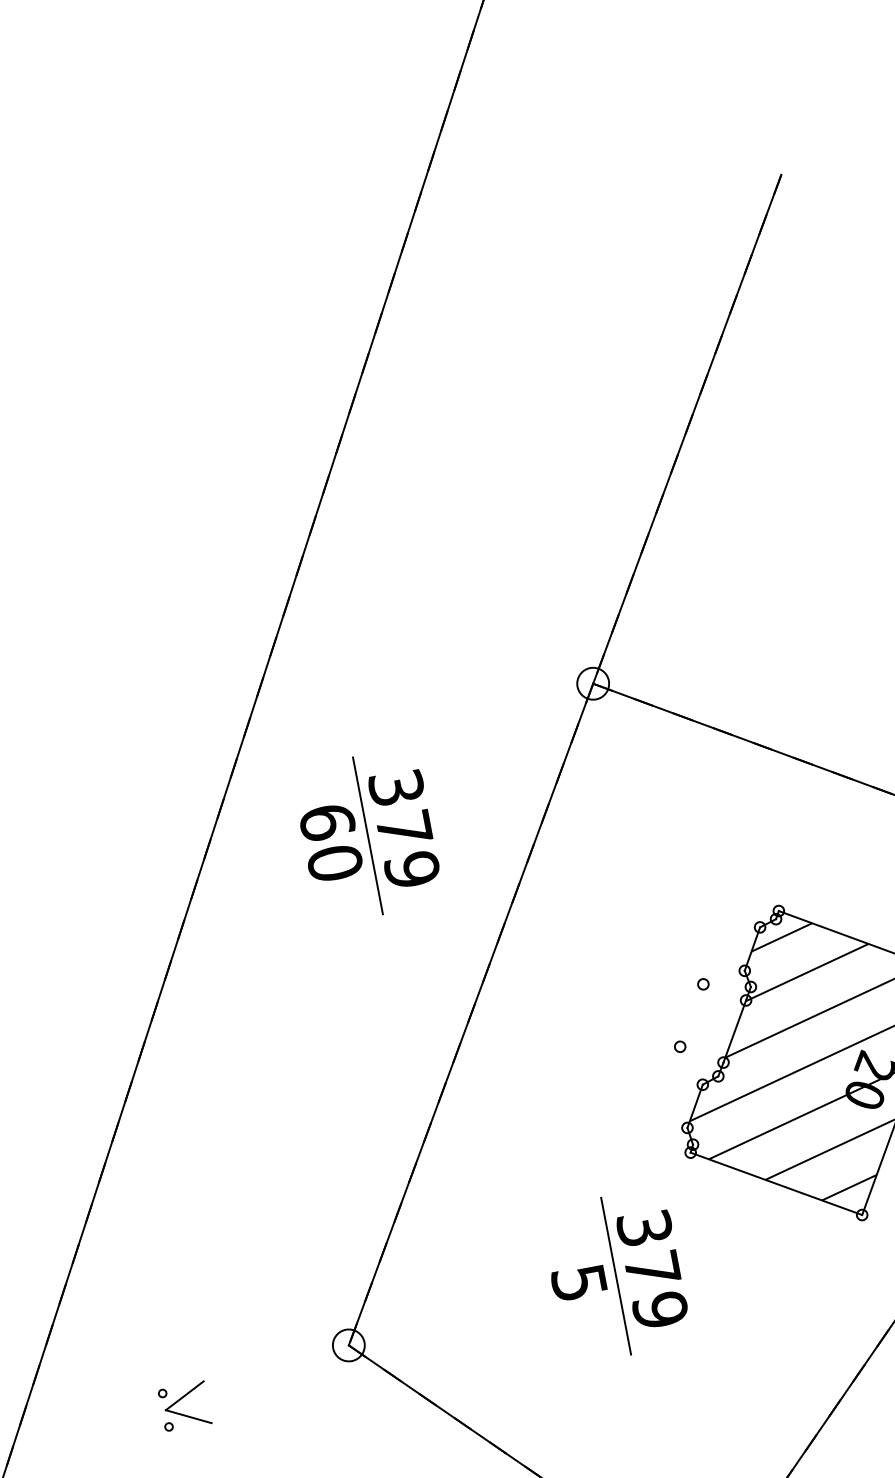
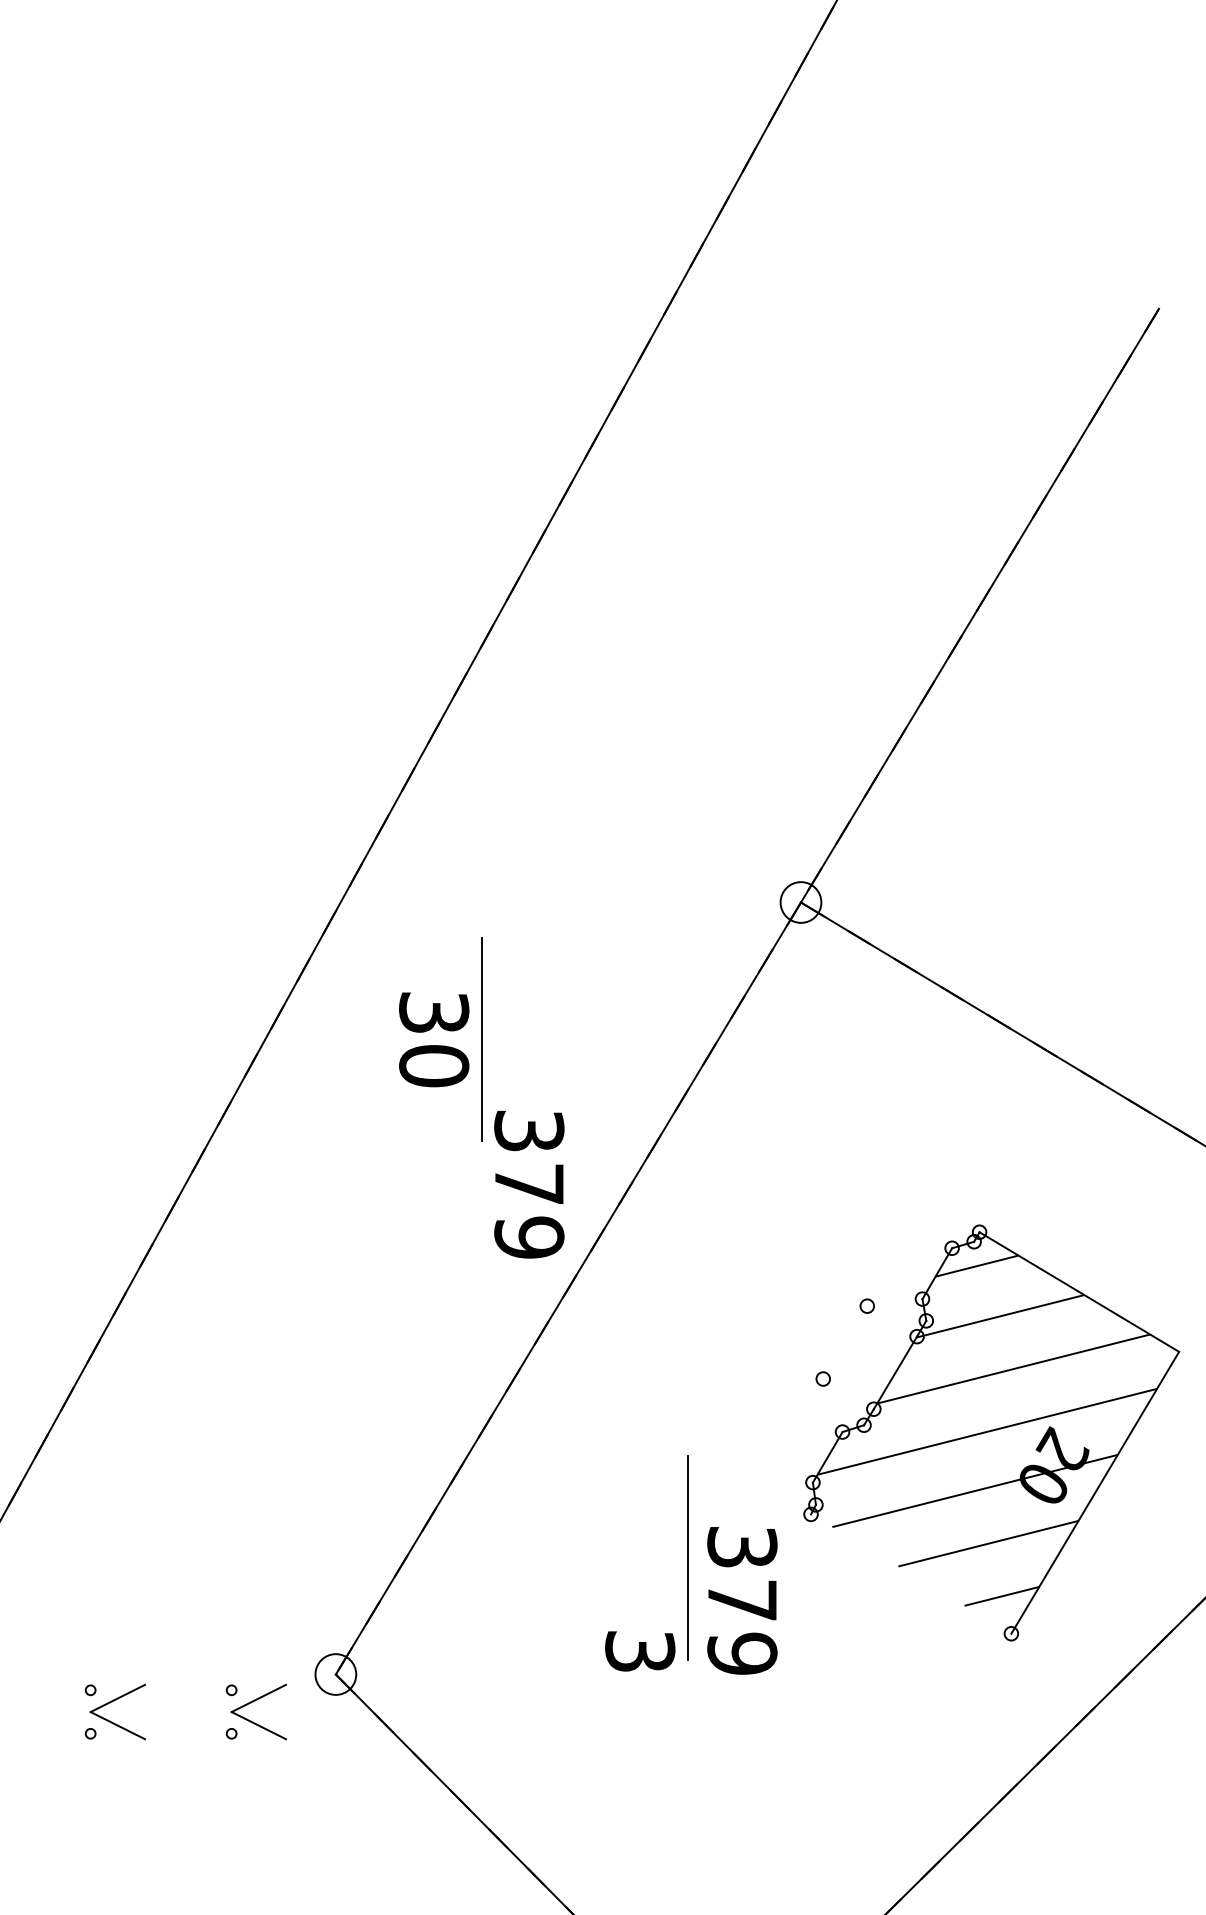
text: (327, 822) -> (434, 1013), 60 -> 30
text: (404, 828) -> (529, 1184), moved
line: (776, 1183) -> (911, 1573), removed
text: (652, 1269) -> (742, 1600), moved
line: (615, 1276) -> (687, 1557), moved
text: (579, 1283) -> (640, 1651), 5 -> 3
part: (288, 1380) -> (251, 1703), added

